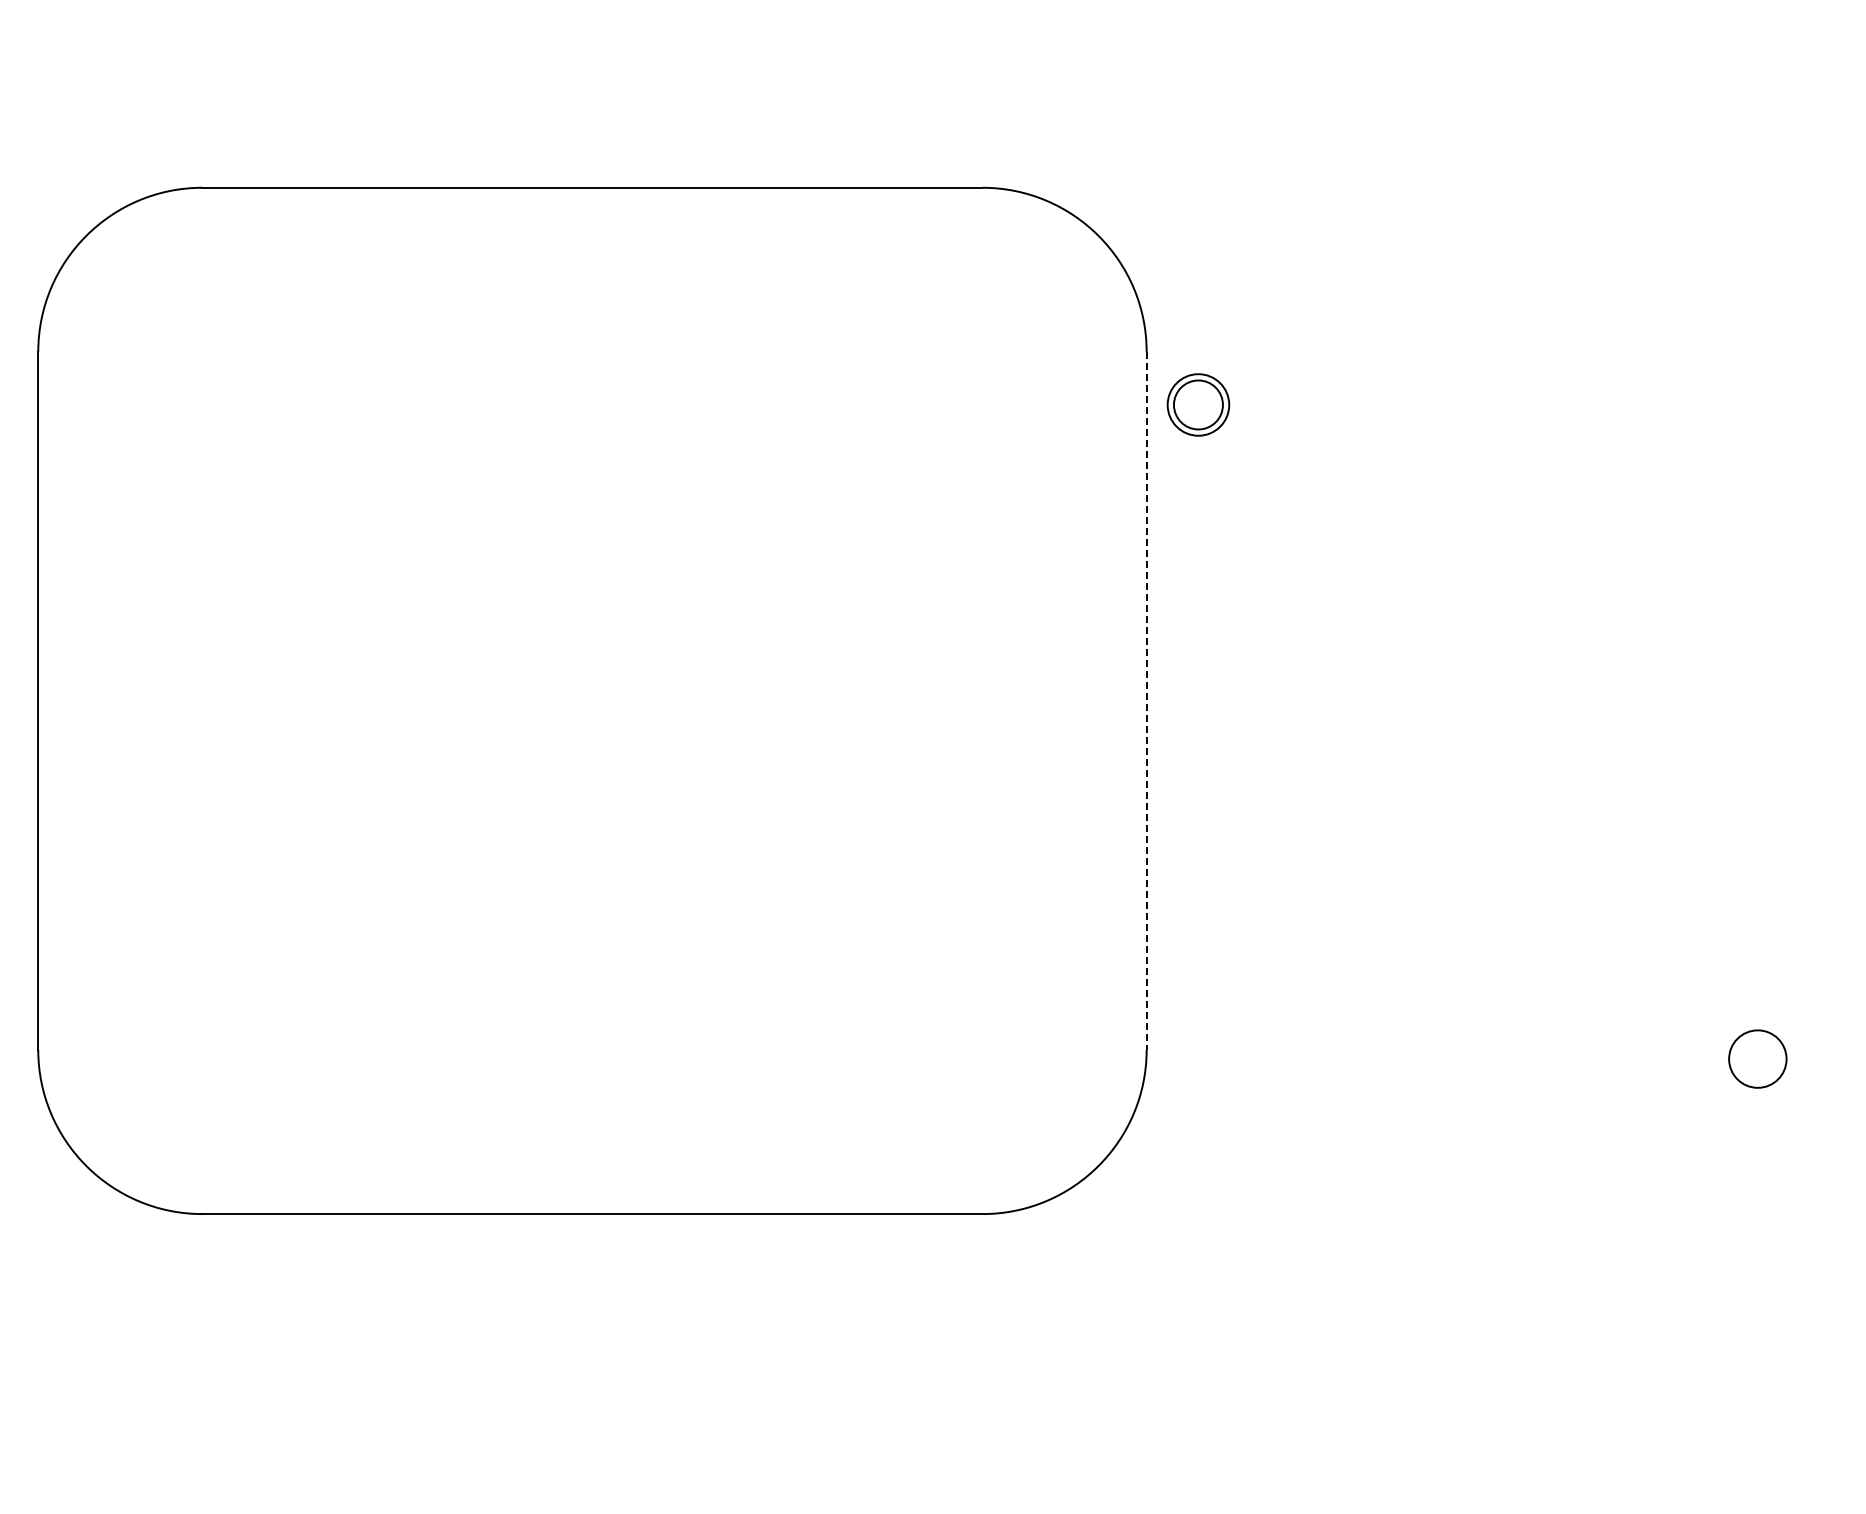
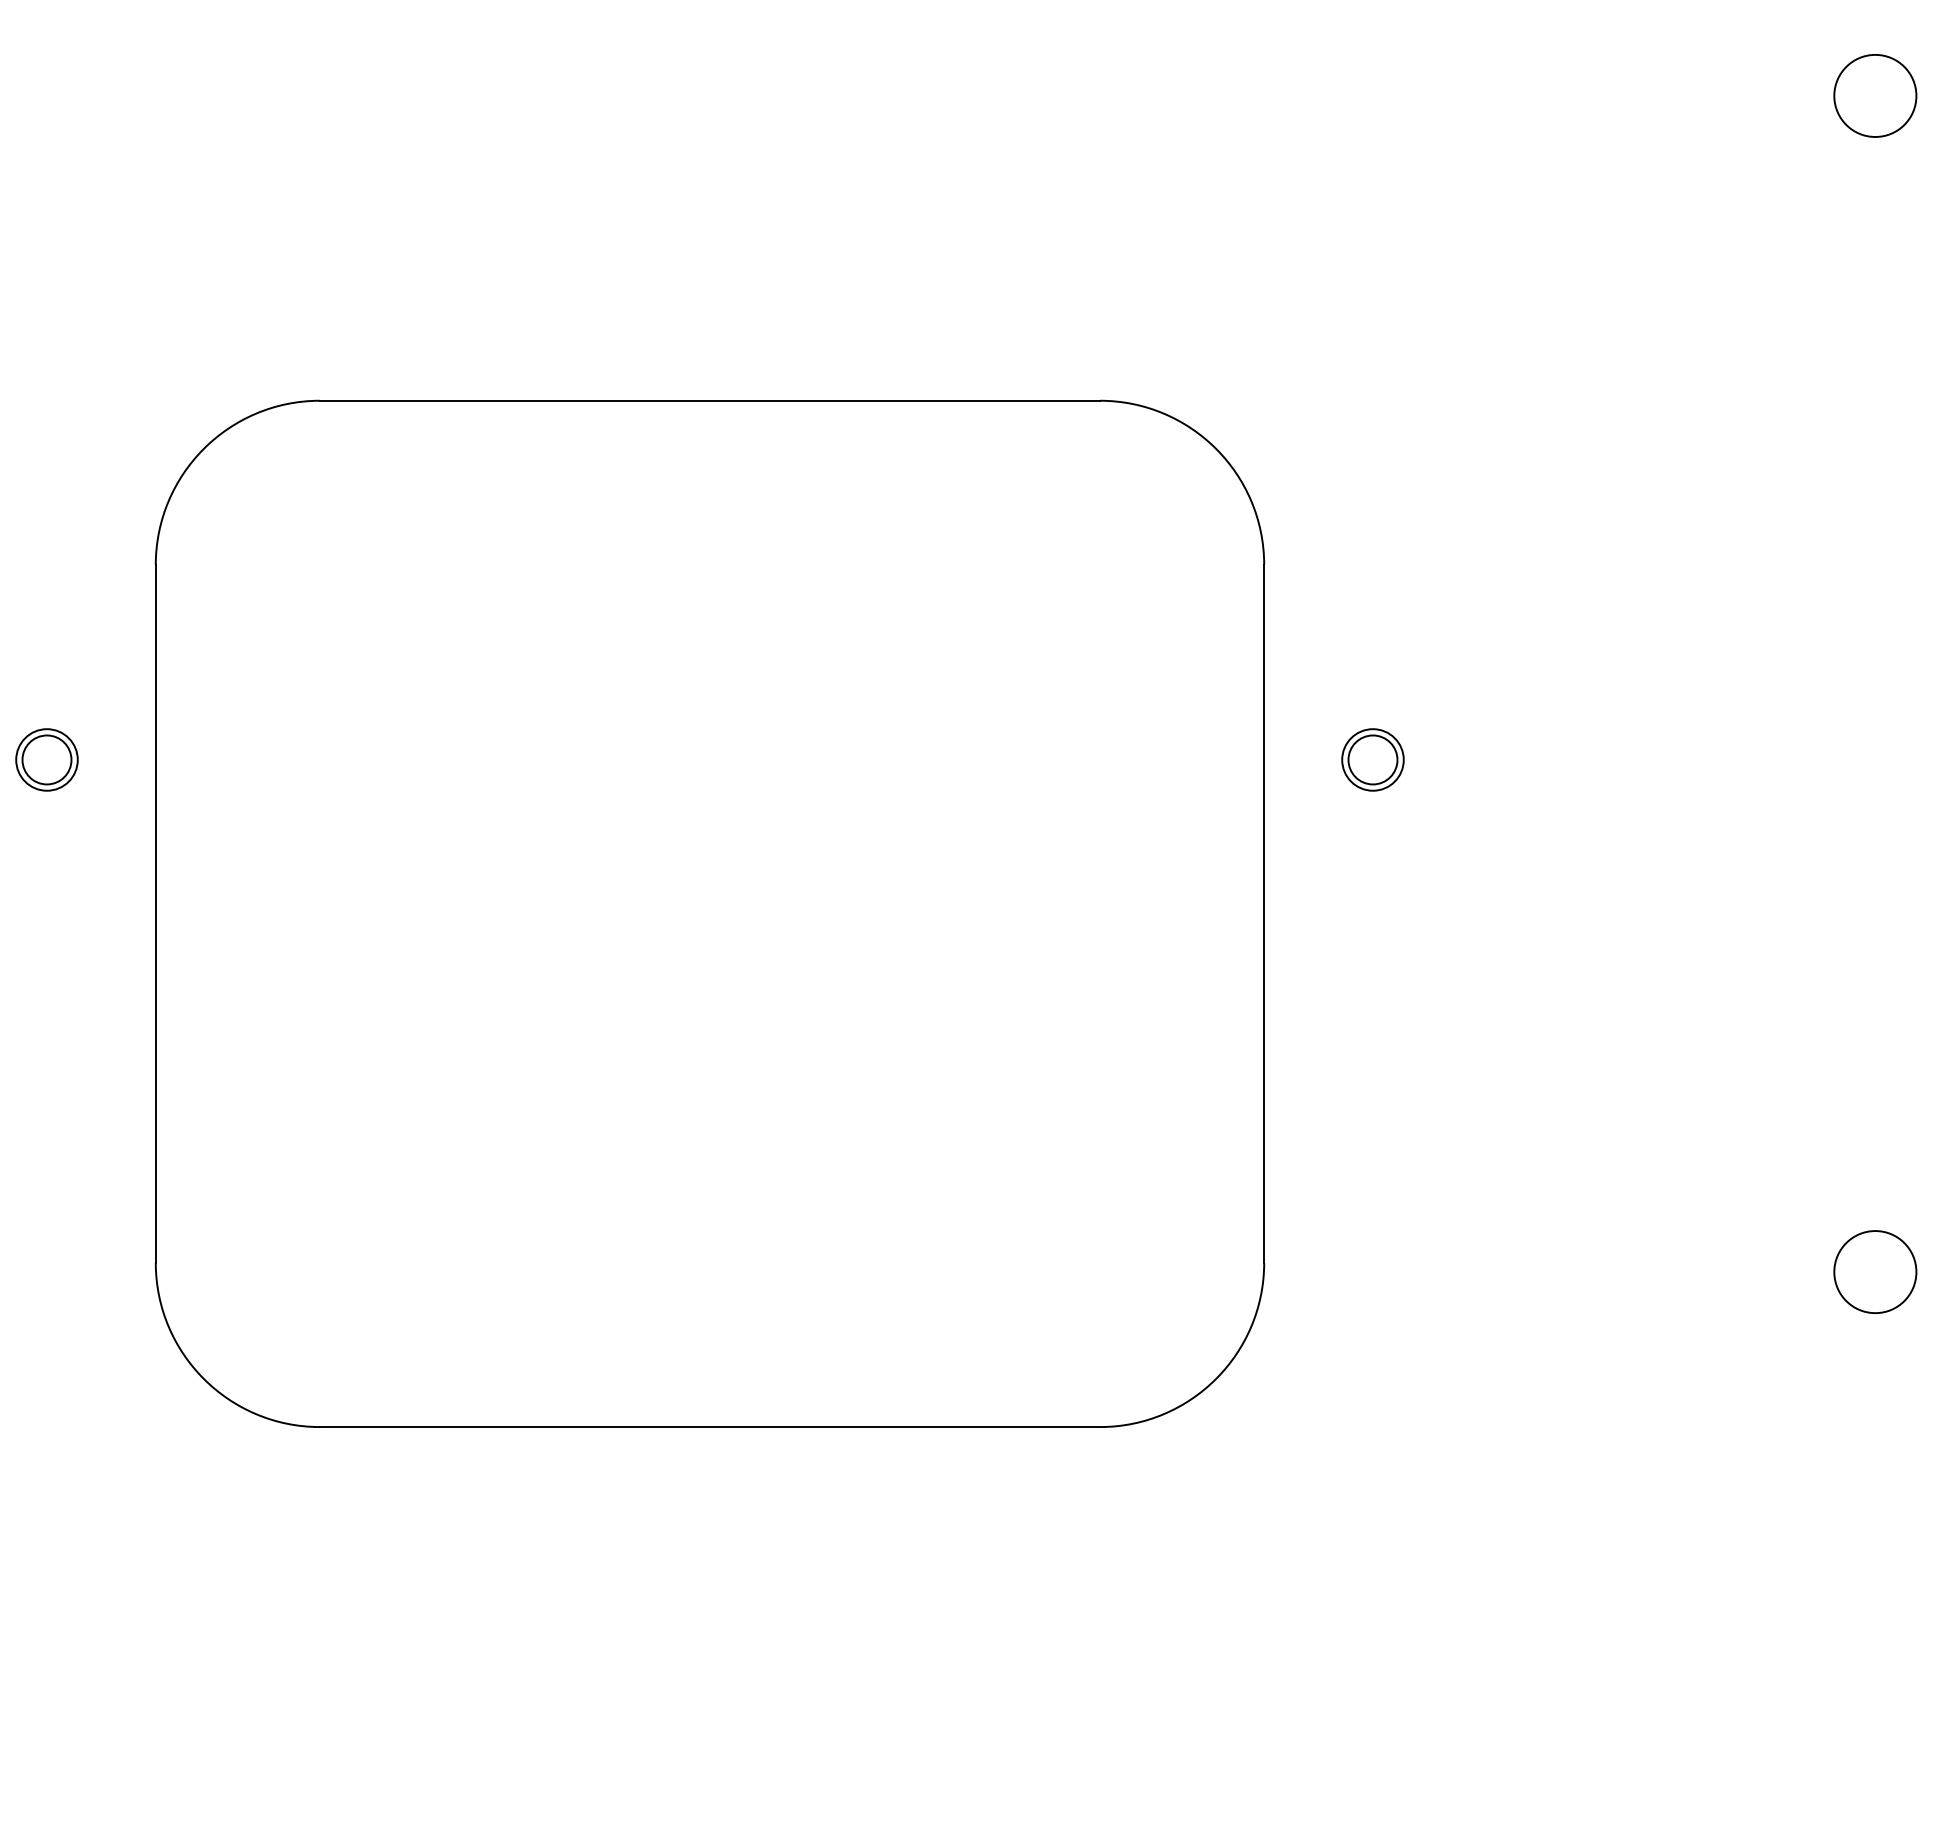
part: (1197, 404) -> (1372, 759), moved
line: (1146, 700) -> (1264, 913), dashed -> solid
circle: (1757, 1059) -> (1875, 1272), size x1.43

